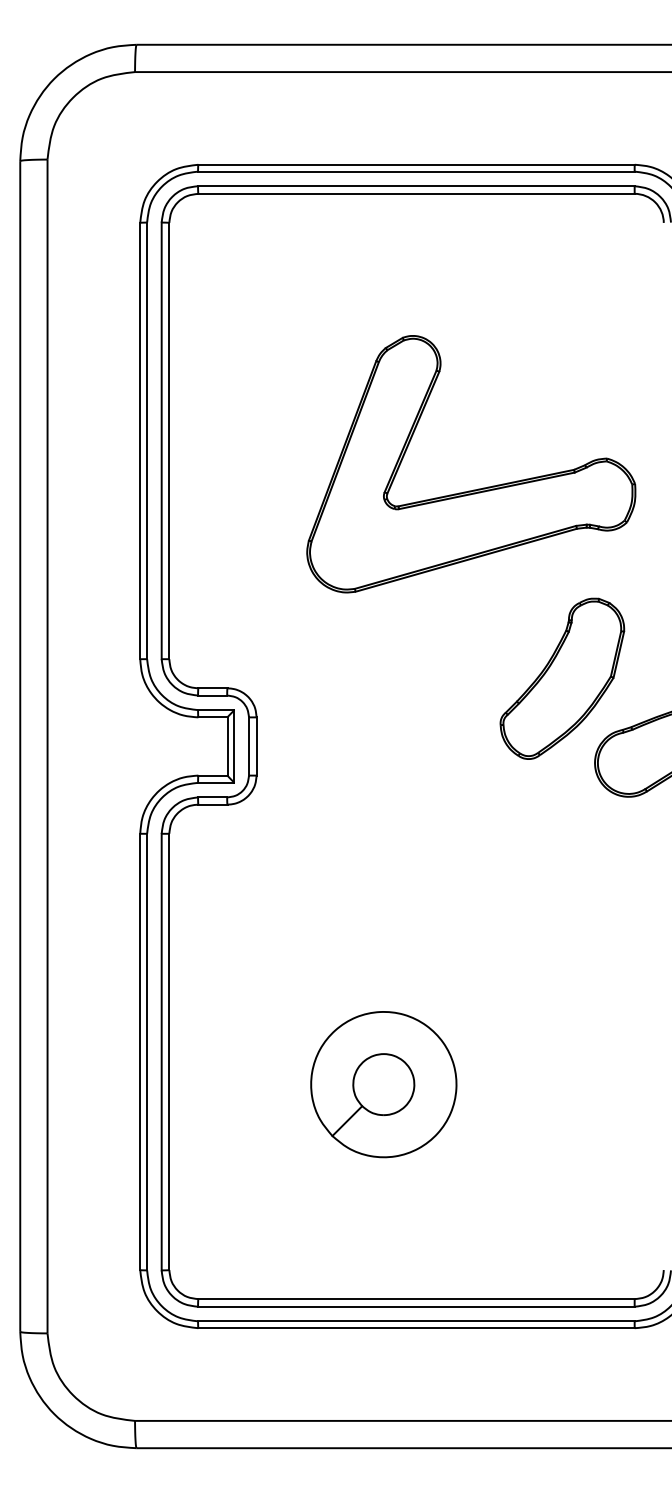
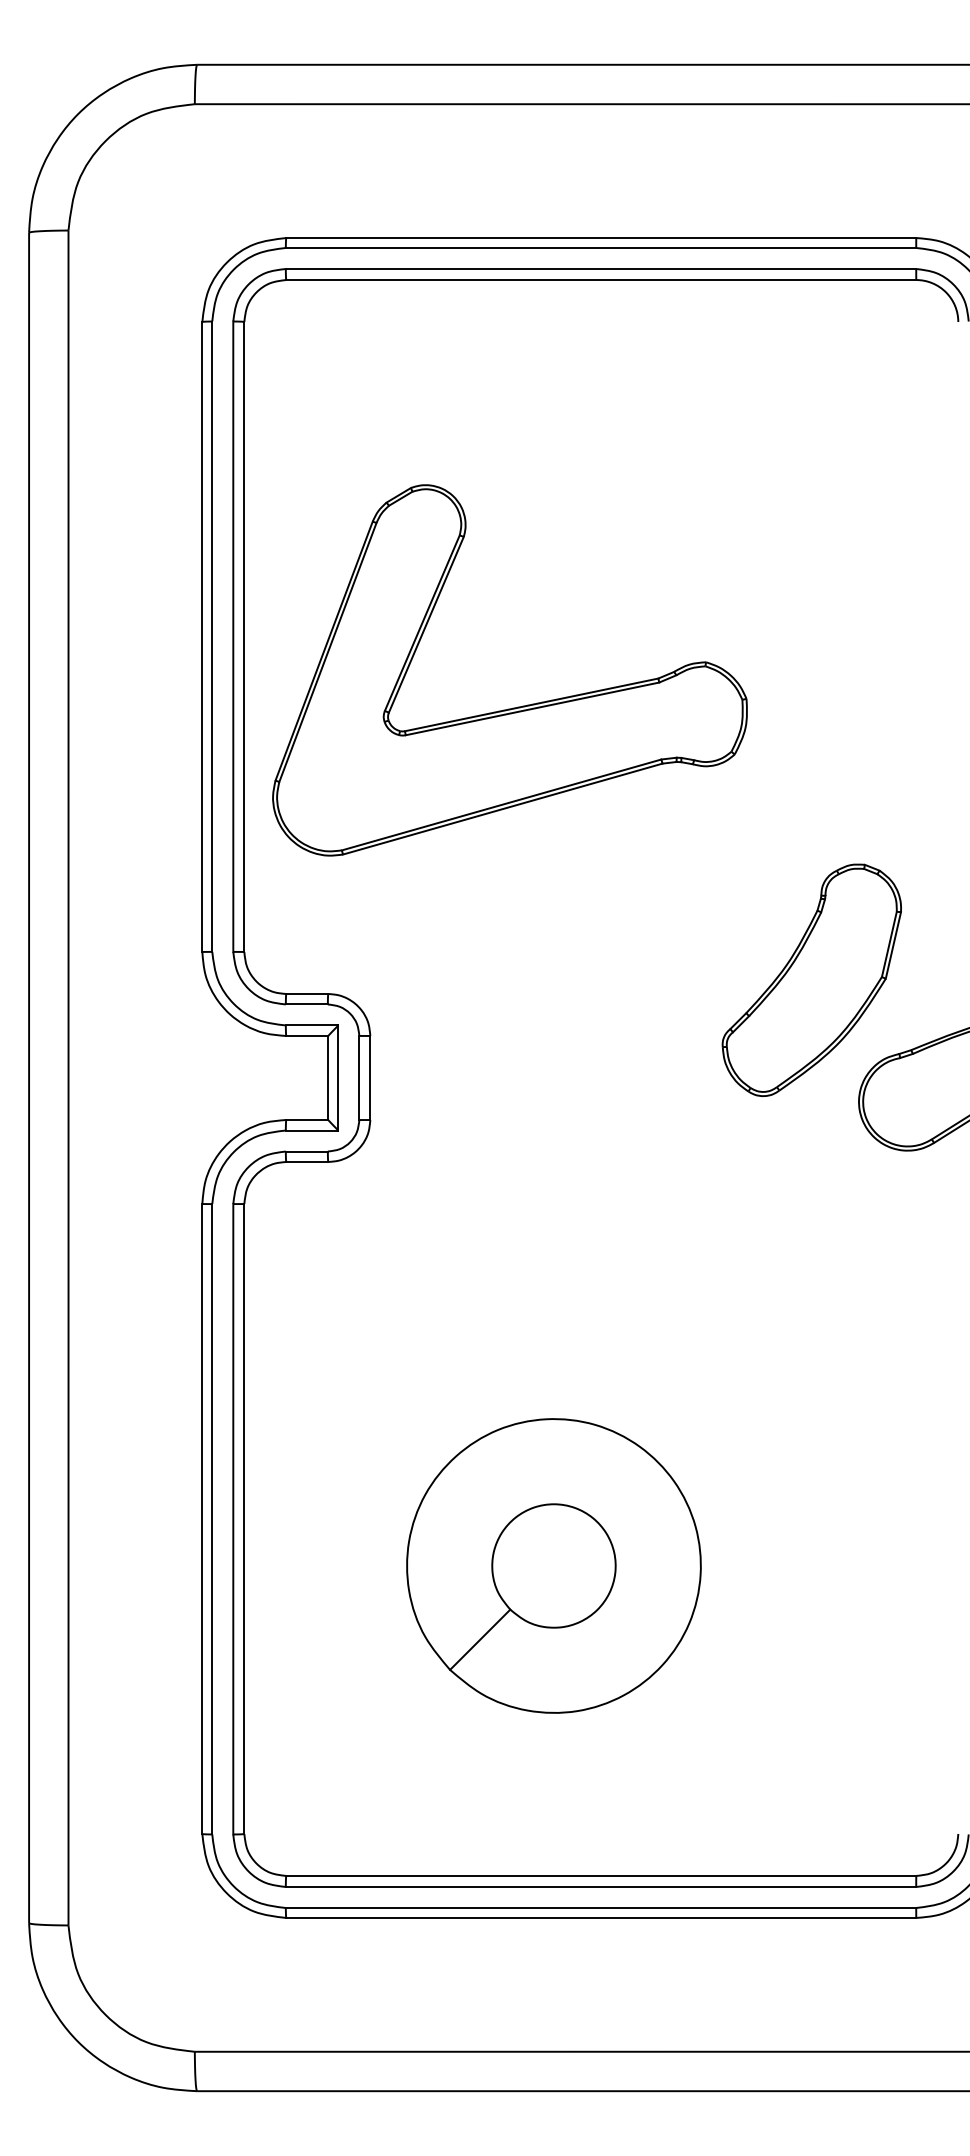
part: (478, 488) -> (520, 705), moved
part: (383, 1084) -> (553, 1566), size x1.4

